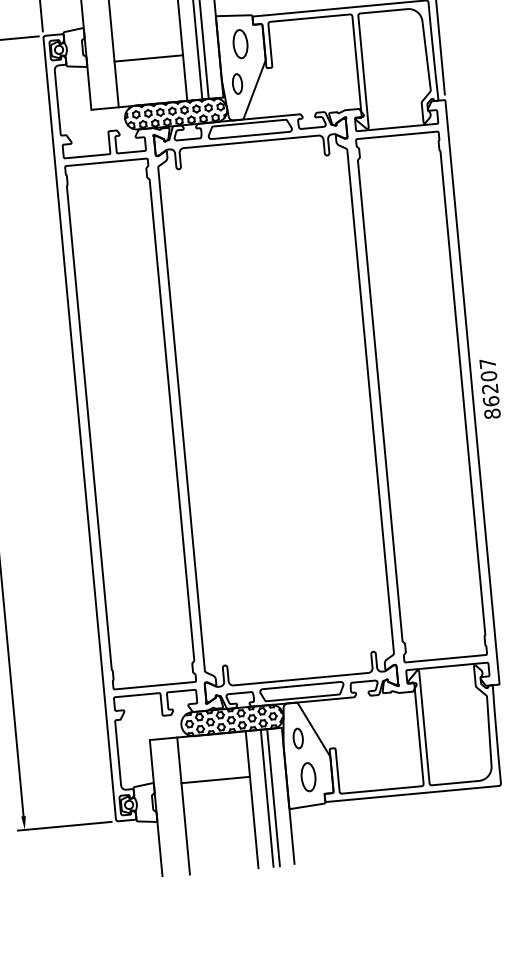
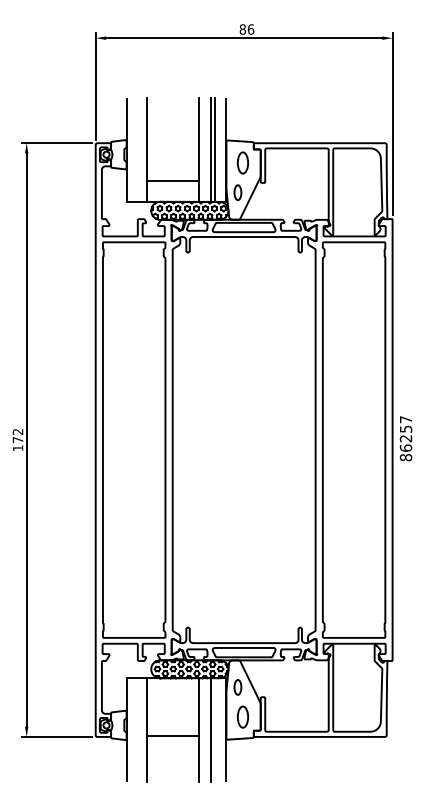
line: (149, 58) -> (173, 181), moved
text: (488, 375) -> (405, 428), 86207 -> 86257
line: (216, 779) -> (173, 735), moved
line: (273, 796) -> (215, 729), removed

